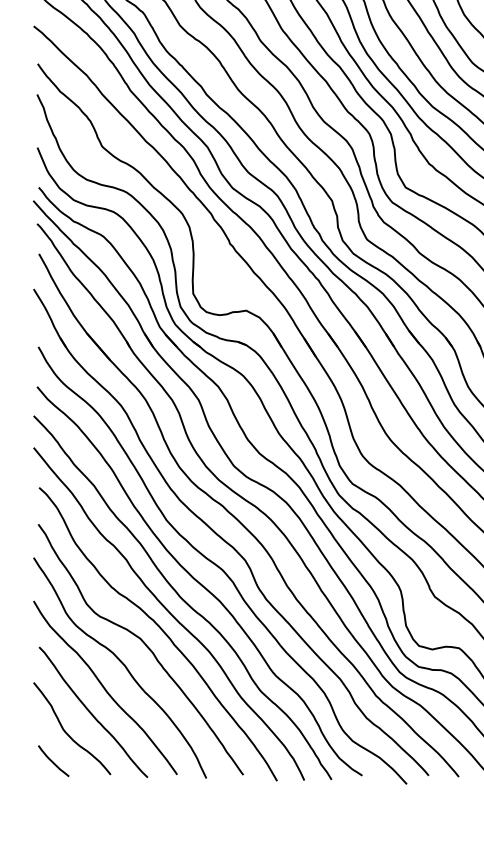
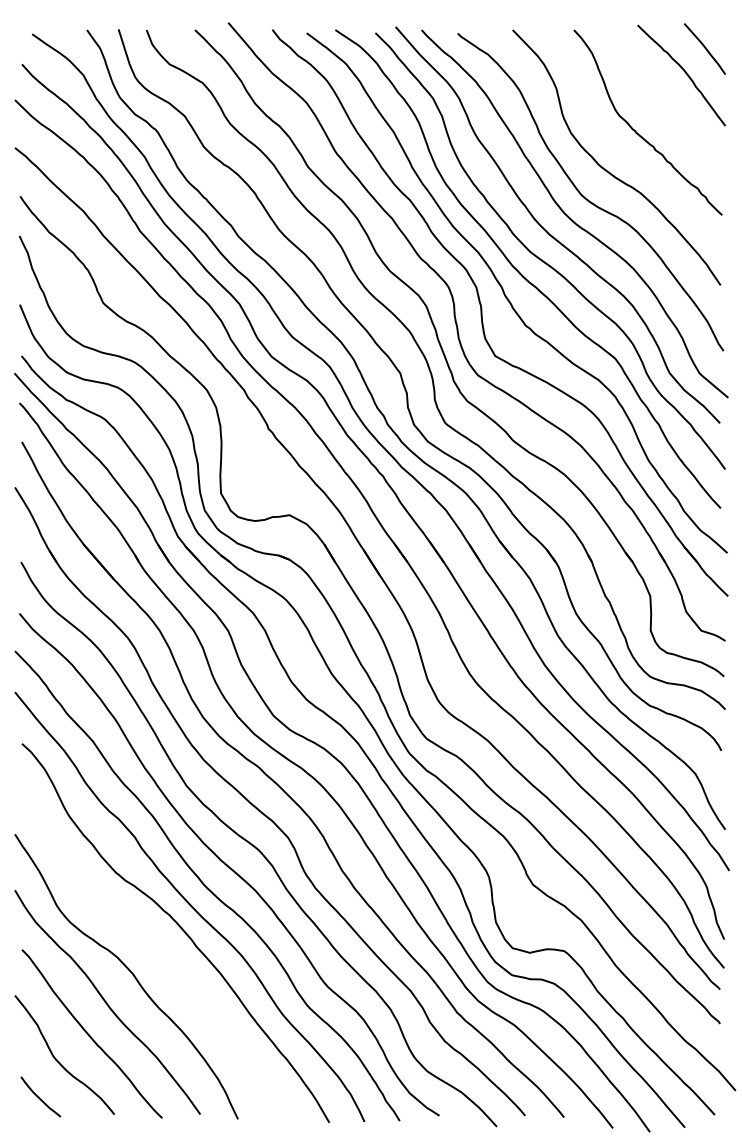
curve: (146, 646) -> (160, 949), removed

